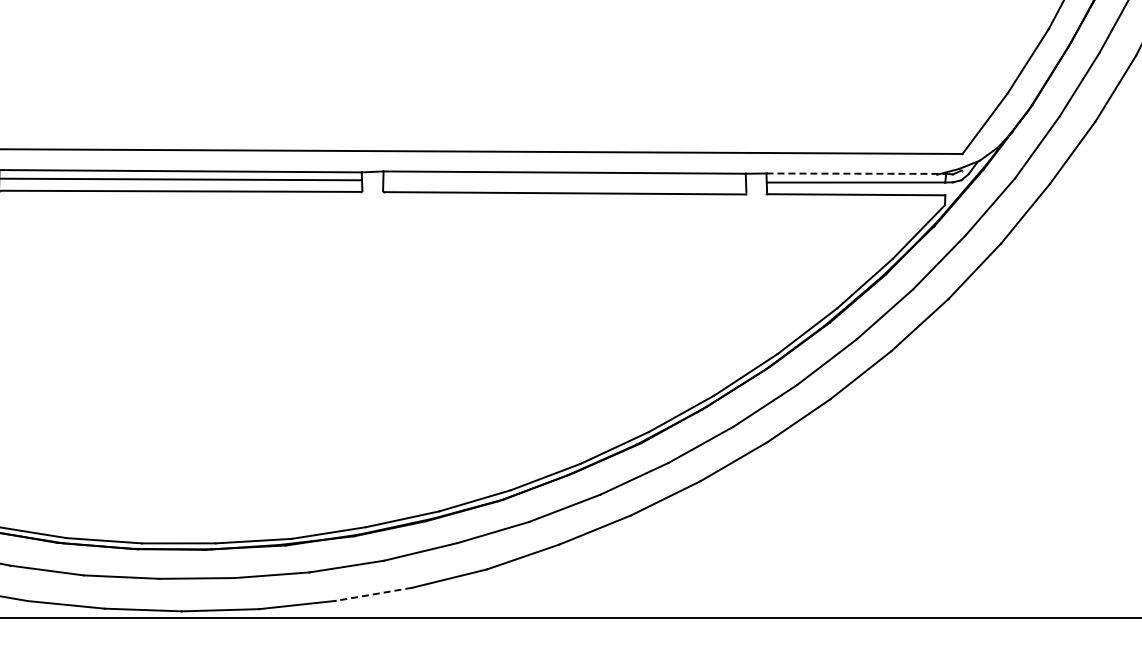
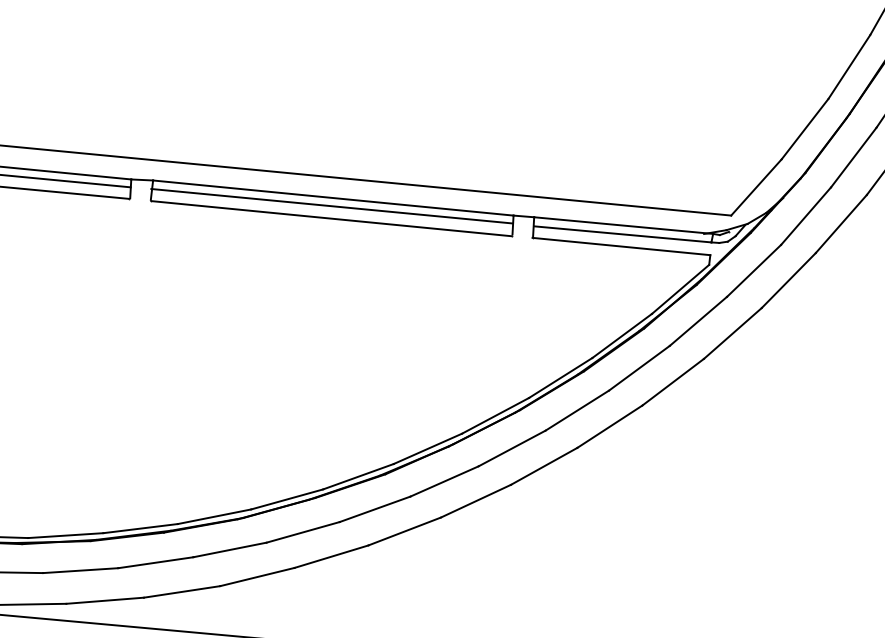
line: (856, 173) -> (623, 225), dashed -> solid
line: (563, 180) -> (331, 205), added
line: (373, 594) -> (104, 600), dashed -> solid

